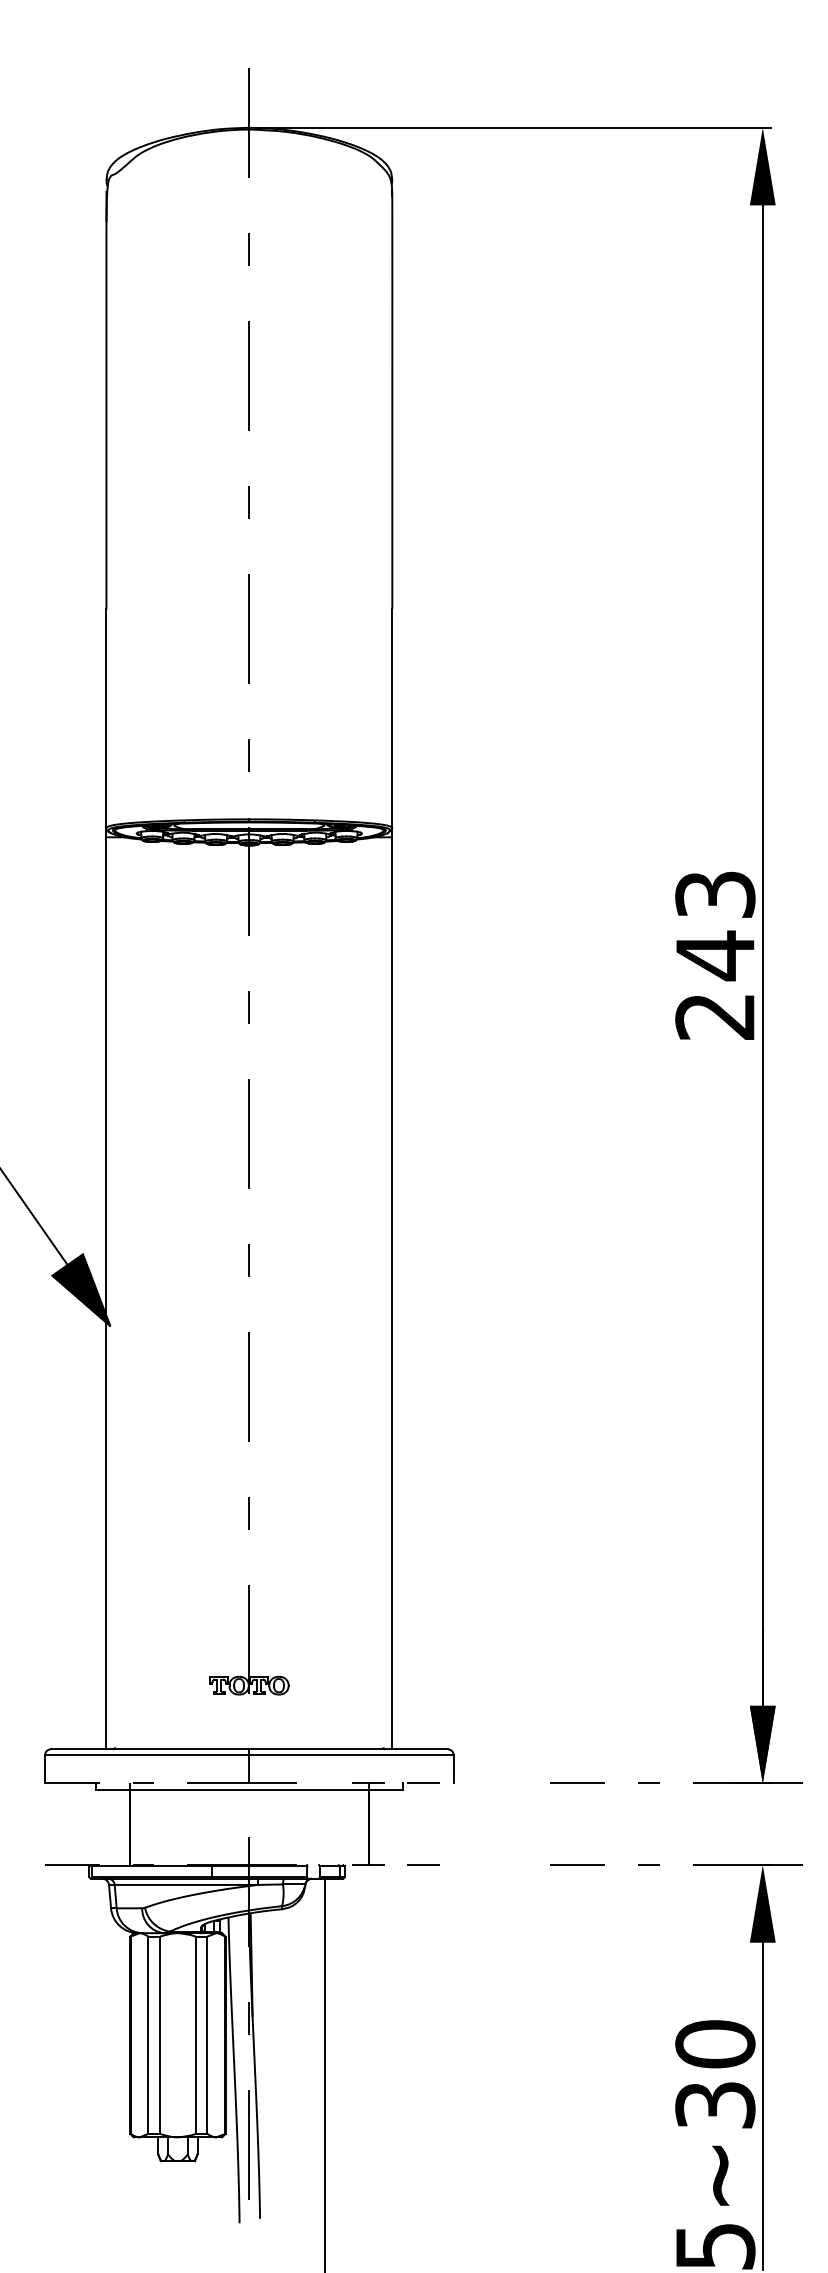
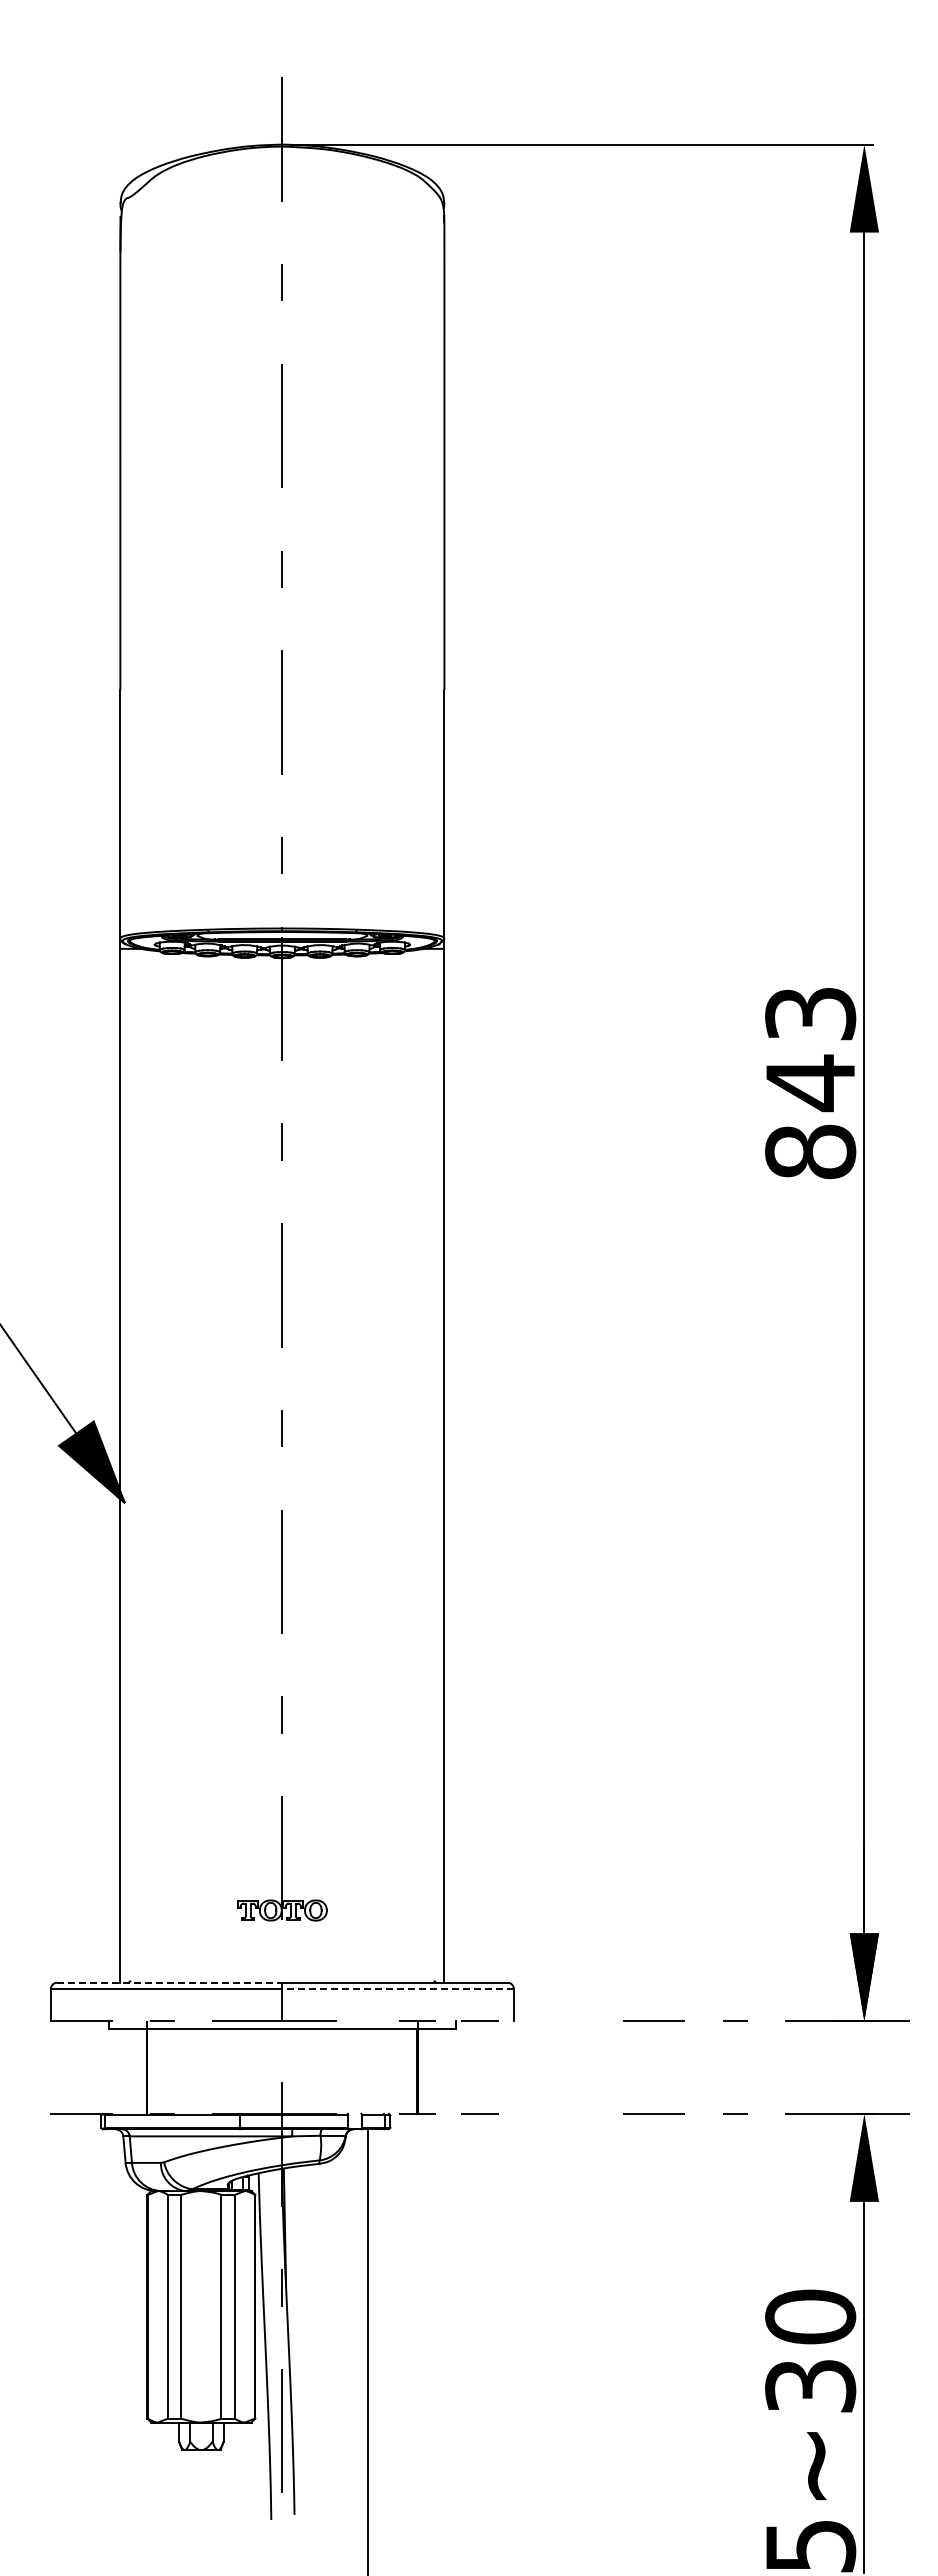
text: (715, 1016) -> (810, 1151), 243 -> 843
line: (149, 1749) -> (169, 1982), solid -> dashed
line: (351, 1754) -> (398, 1988), solid -> dashed

